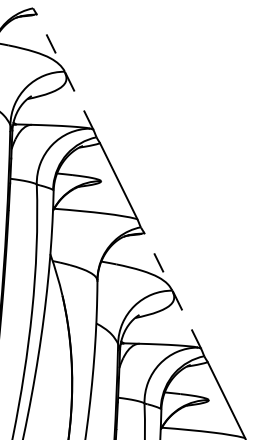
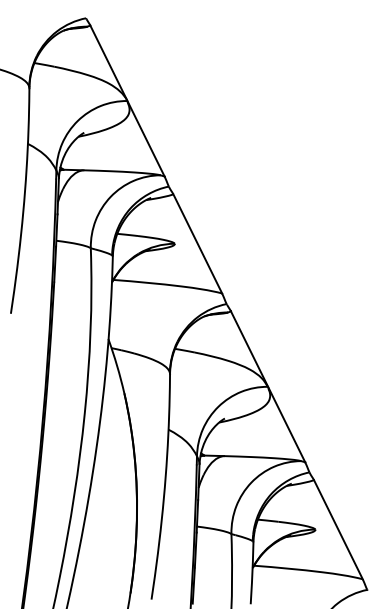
line: (64, 71) -> (127, 100), dashed -> solid
line: (172, 290) -> (267, 386), dashed -> solid

